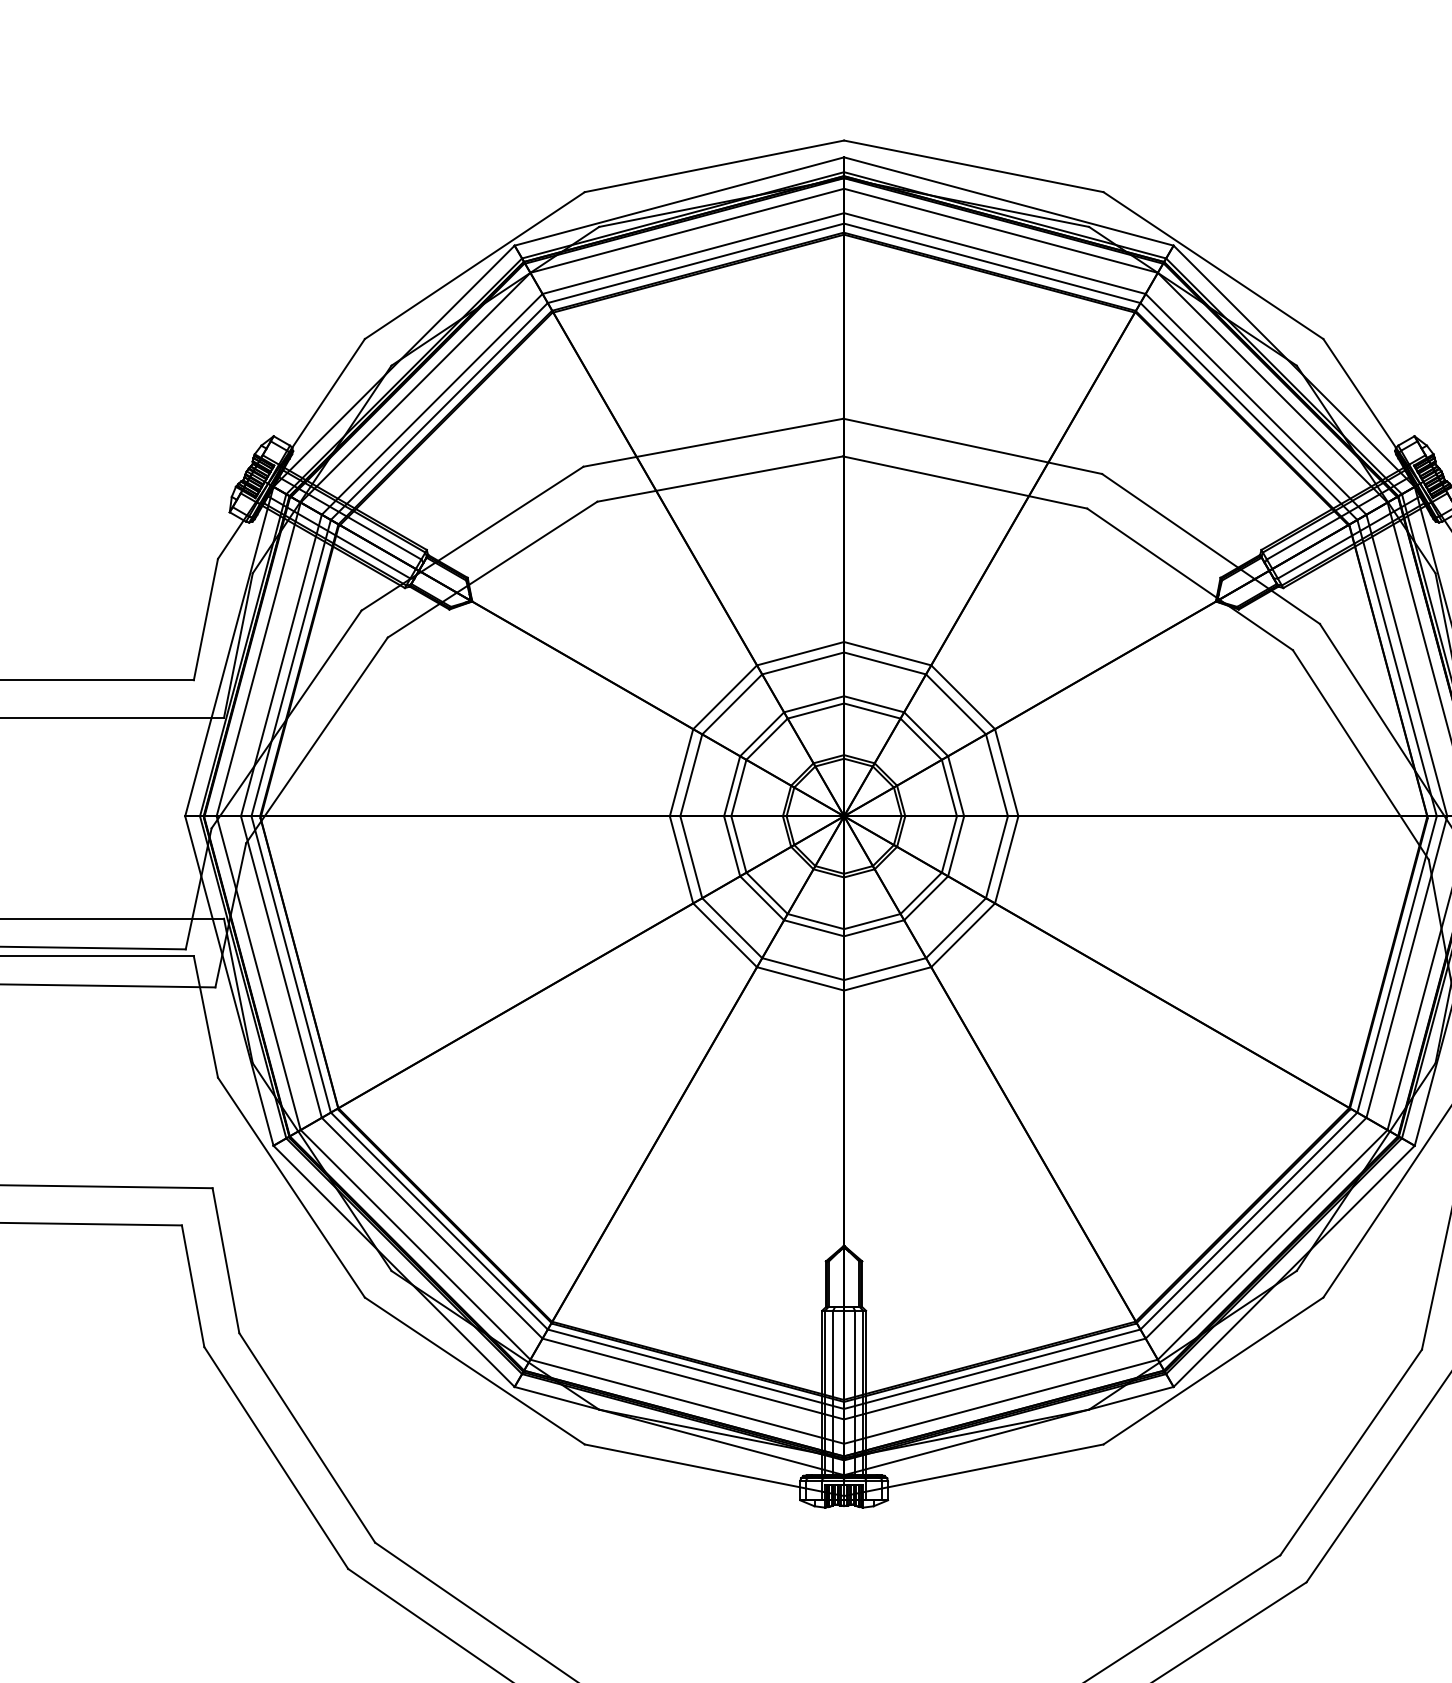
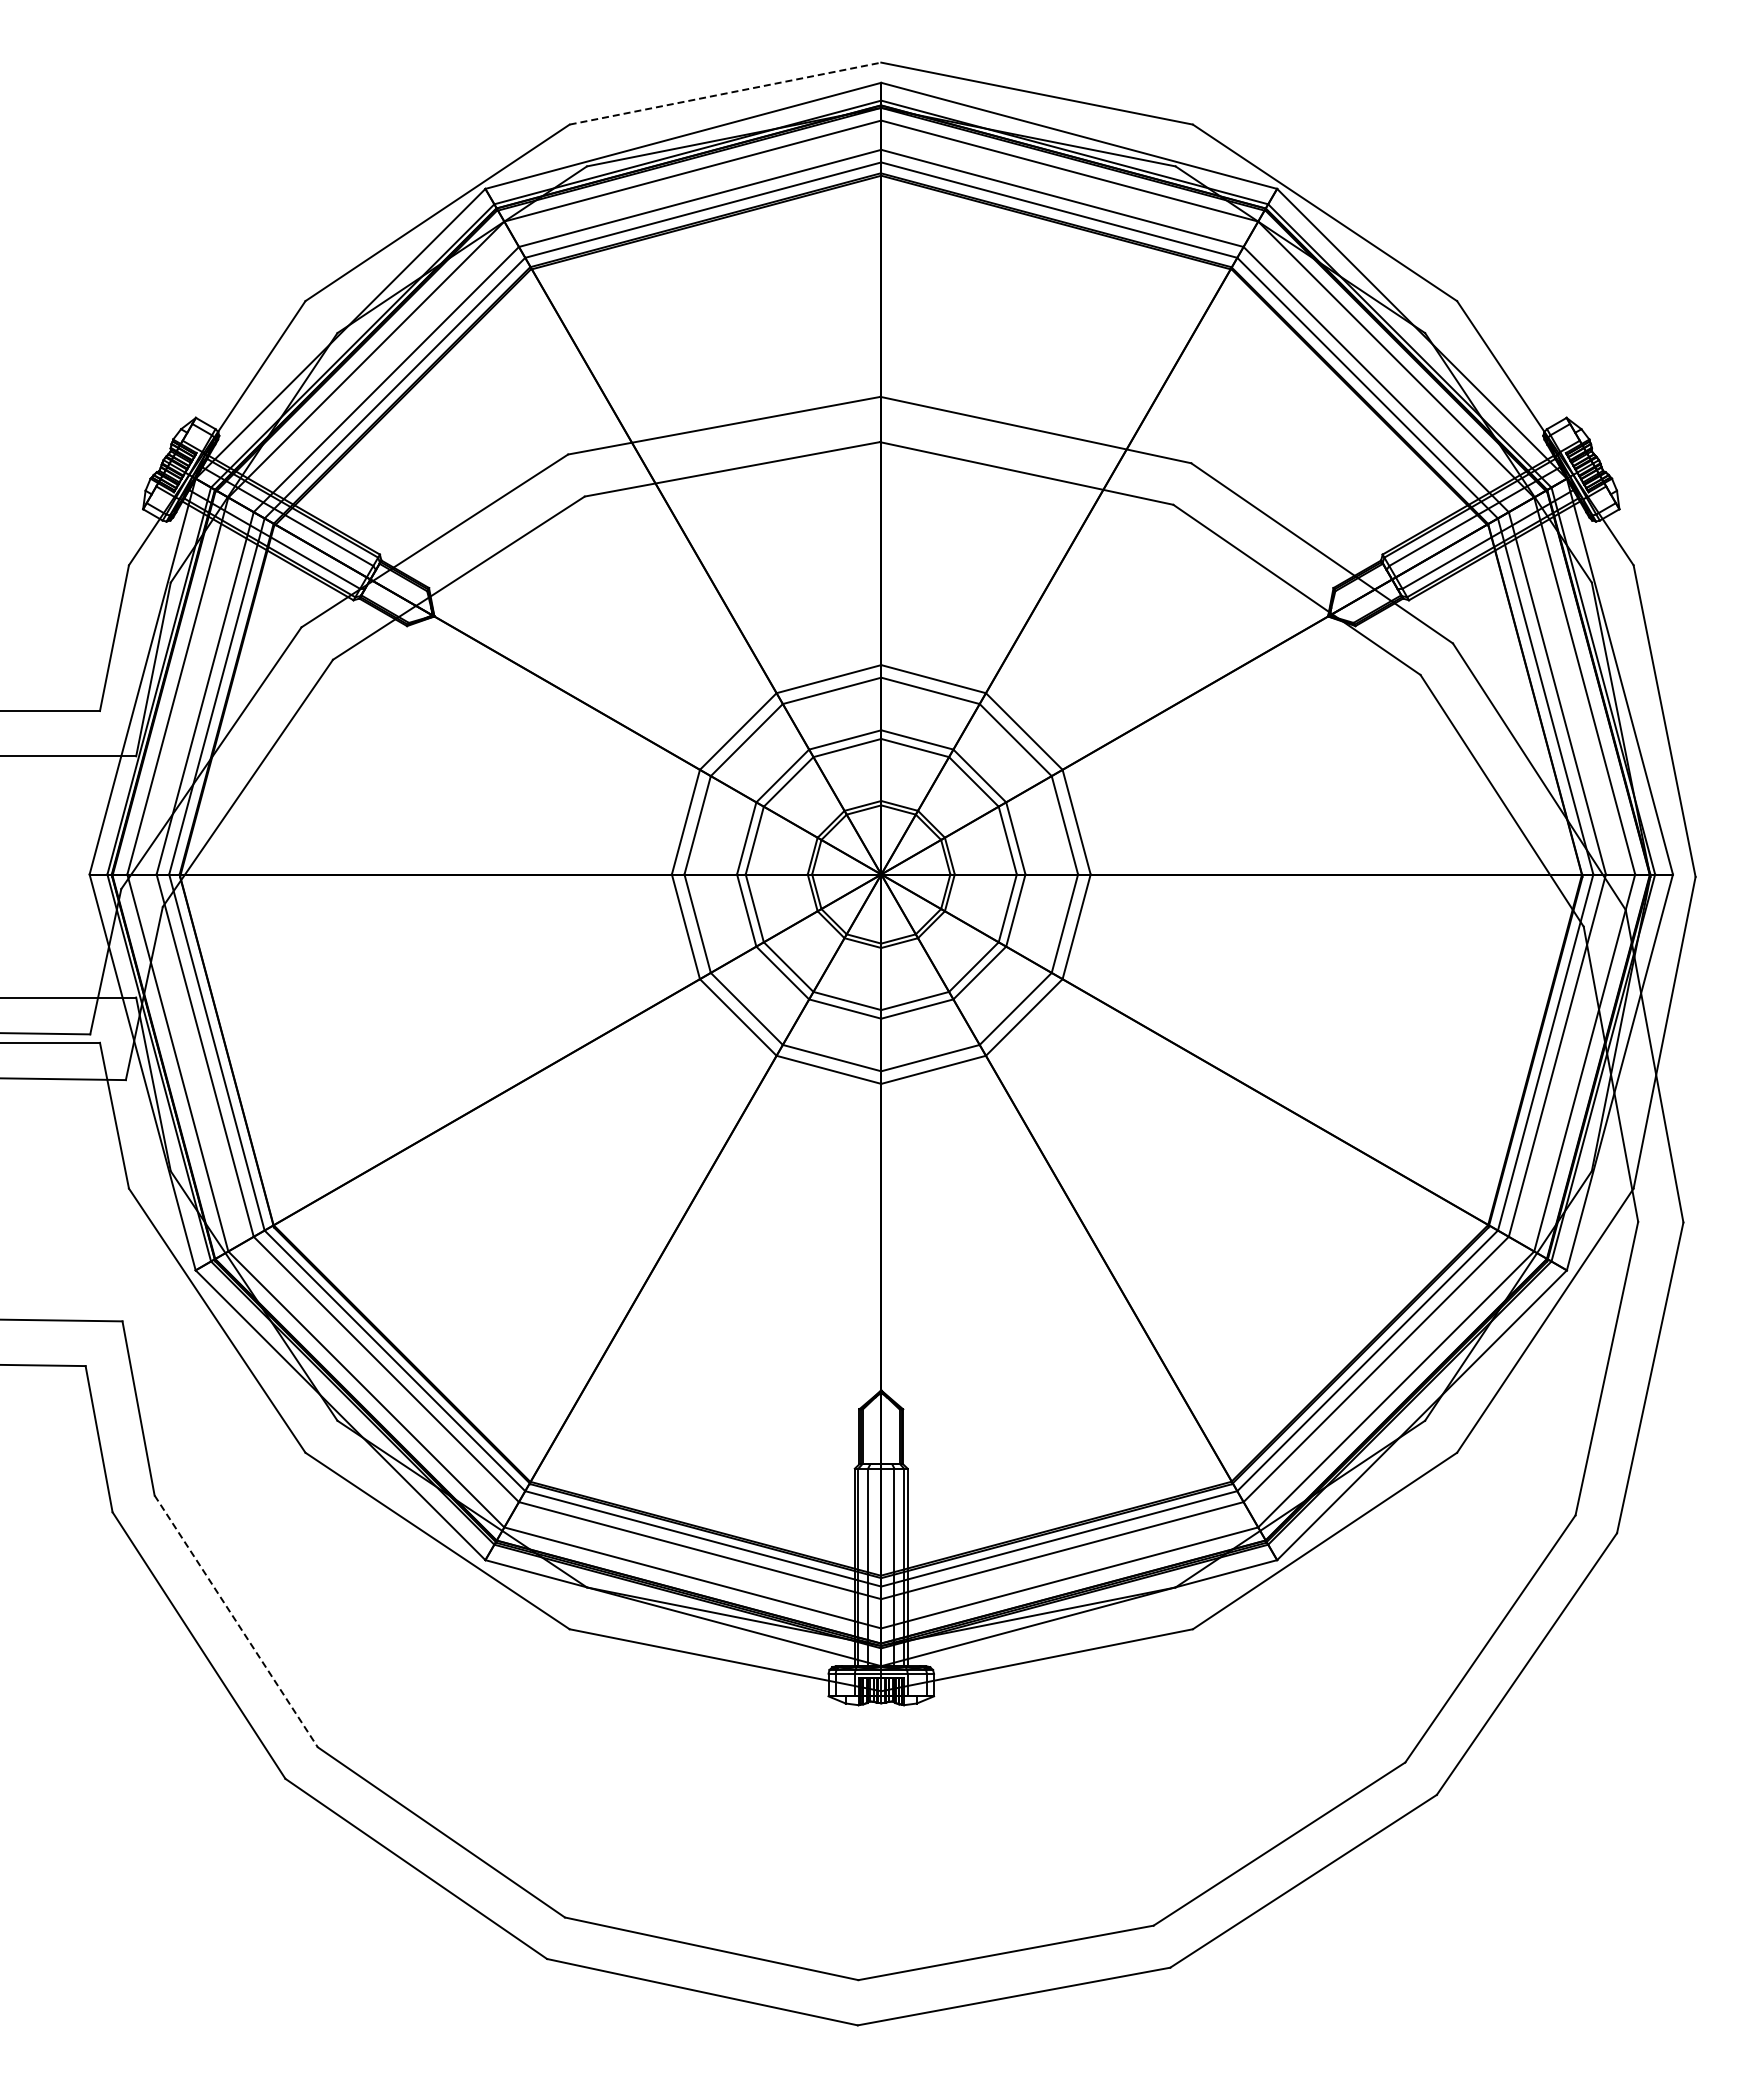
line: (714, 166) -> (725, 93), solid -> dashed
line: (307, 1438) -> (236, 1621), solid -> dashed

